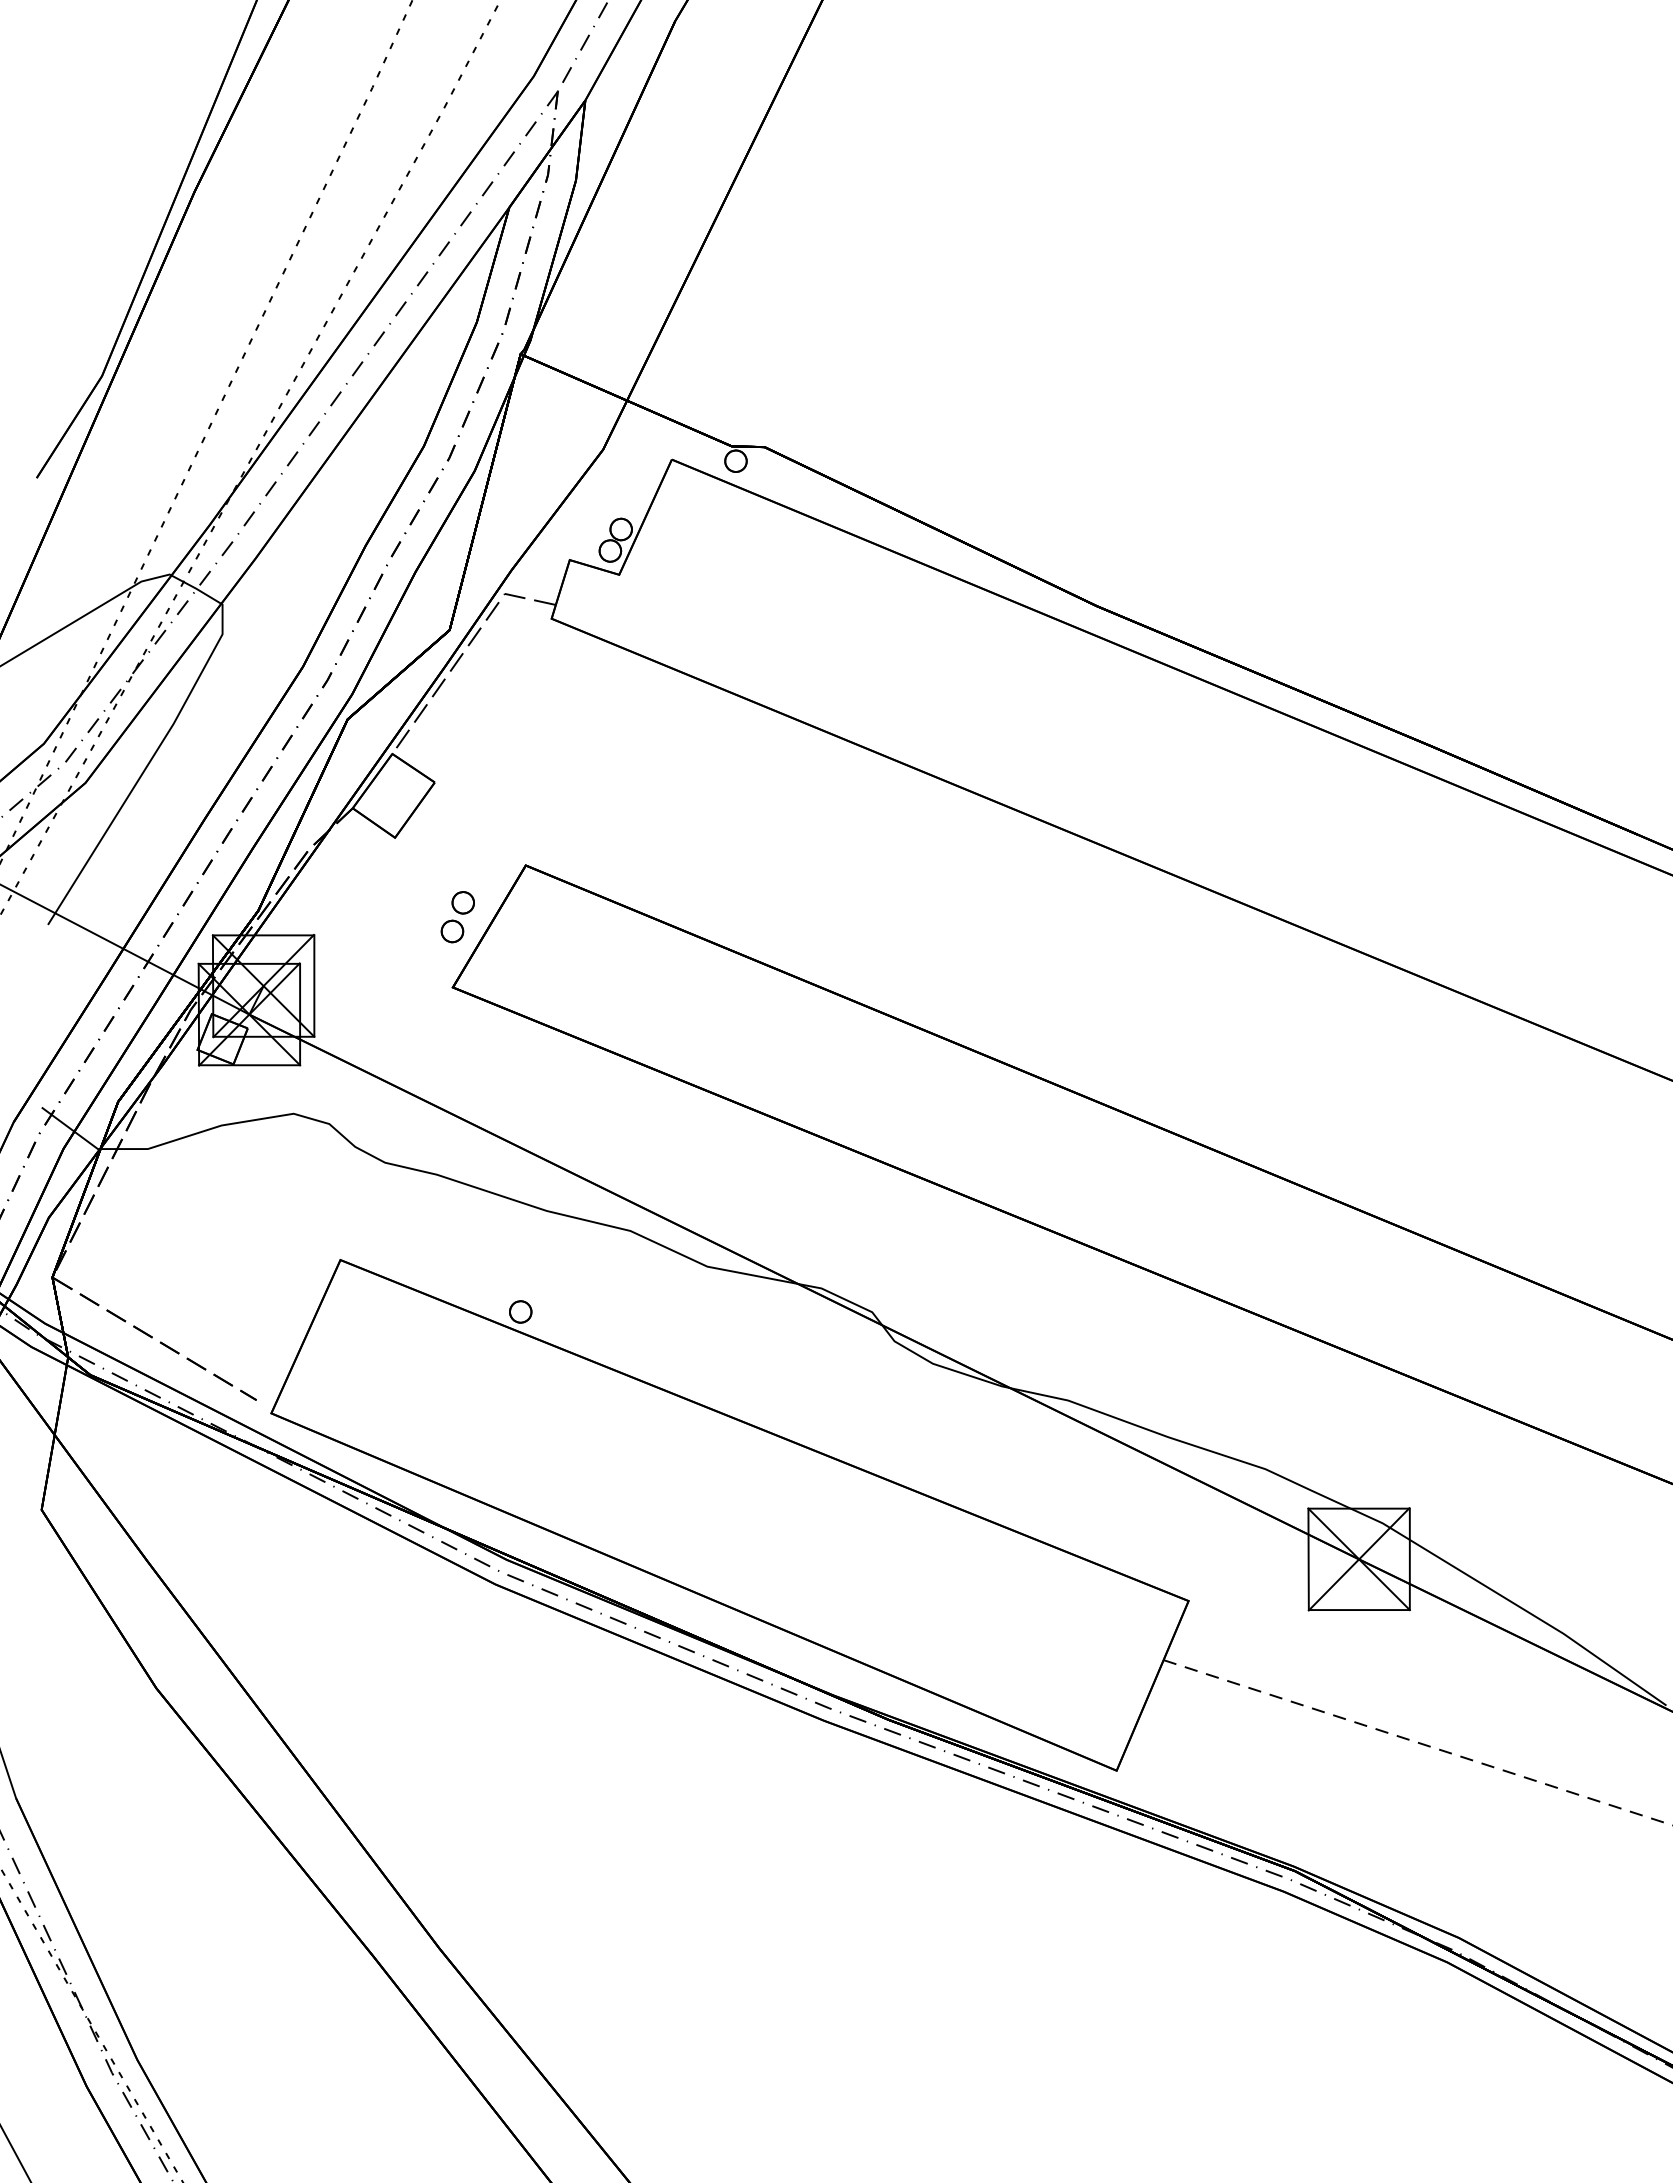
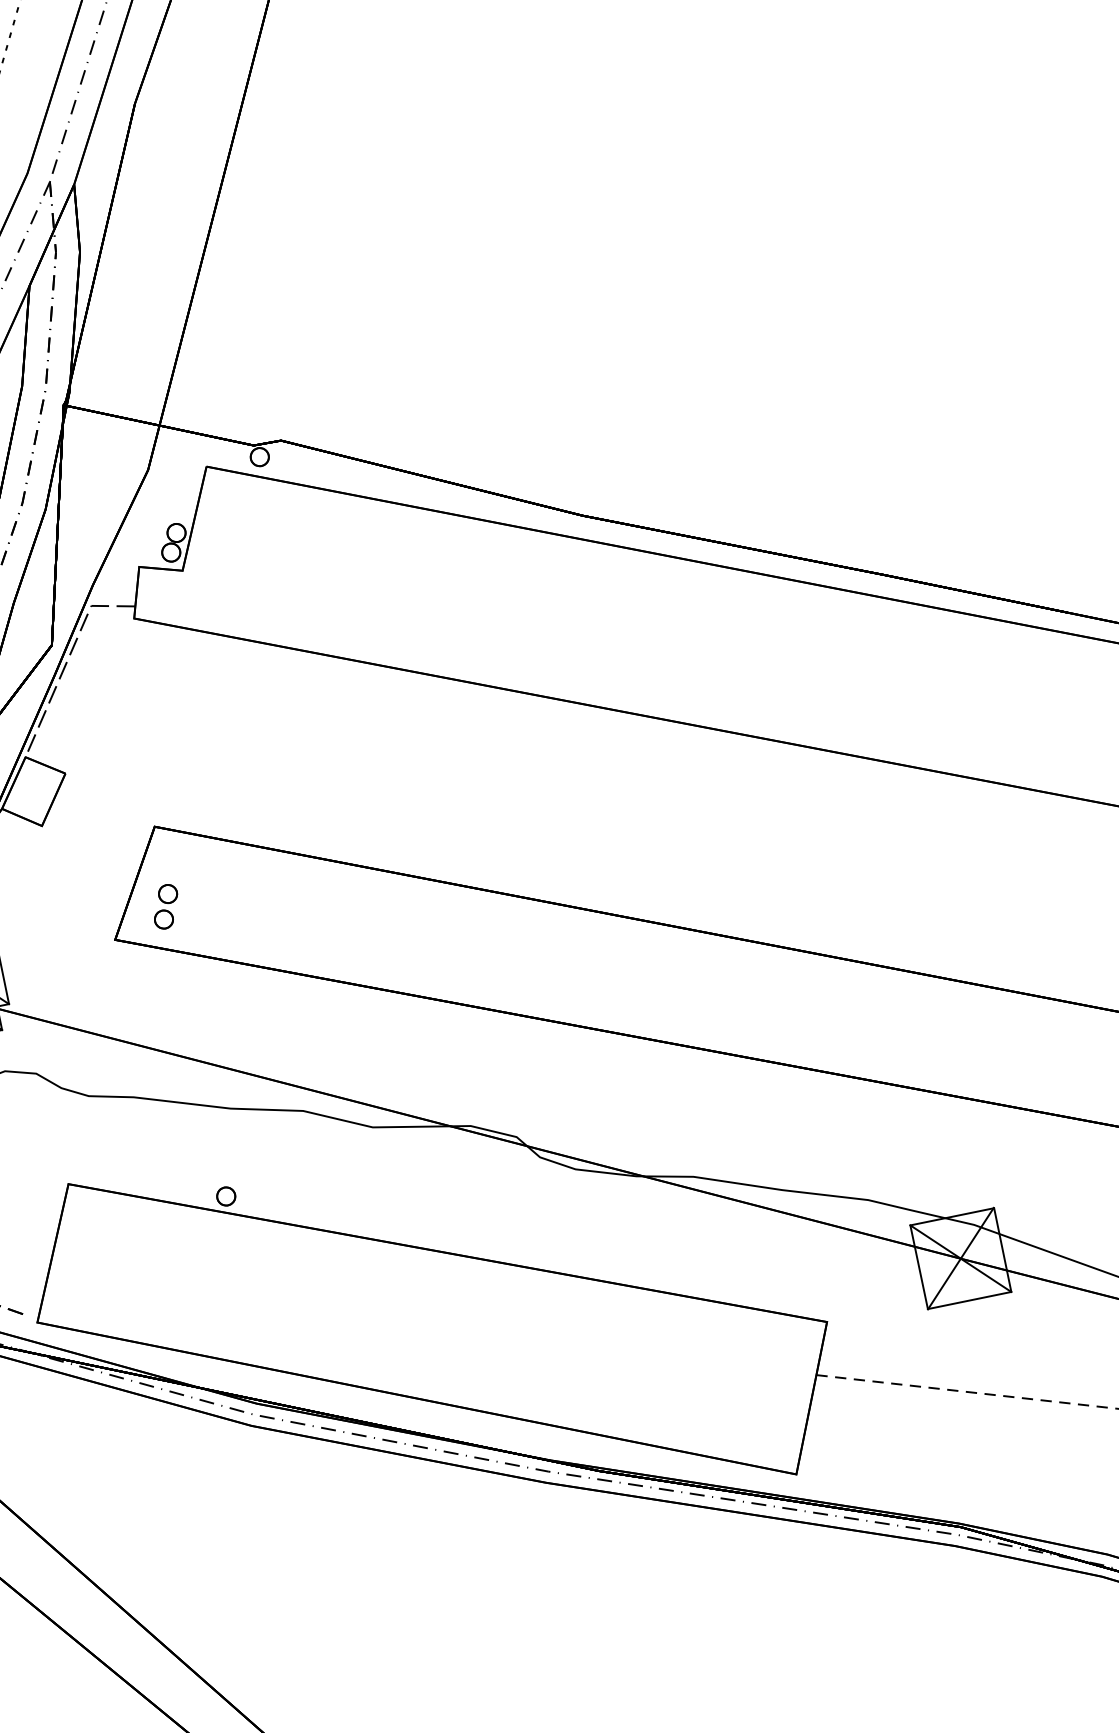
part: (457, 917) -> (165, 907), moved

